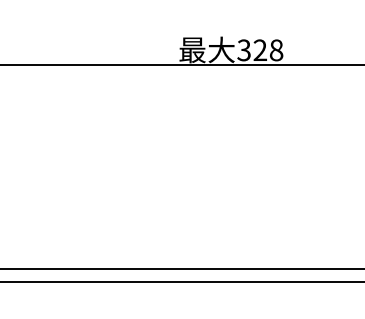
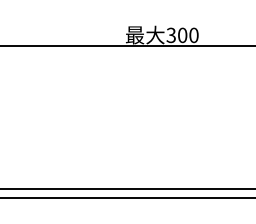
text: (268, 50) -> (188, 35), 328 -> 300

